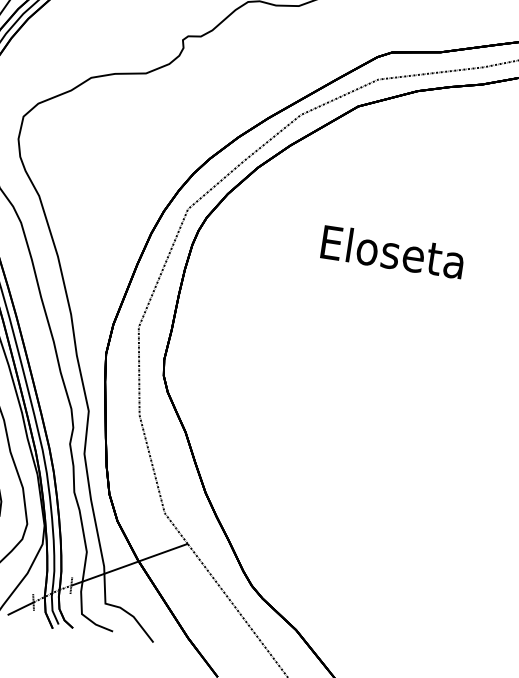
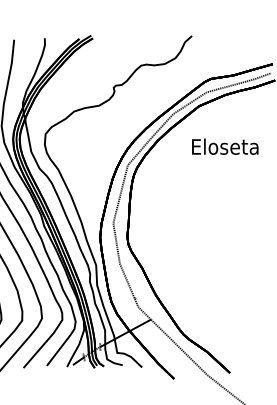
text: (393, 251) -> (225, 146), moved

